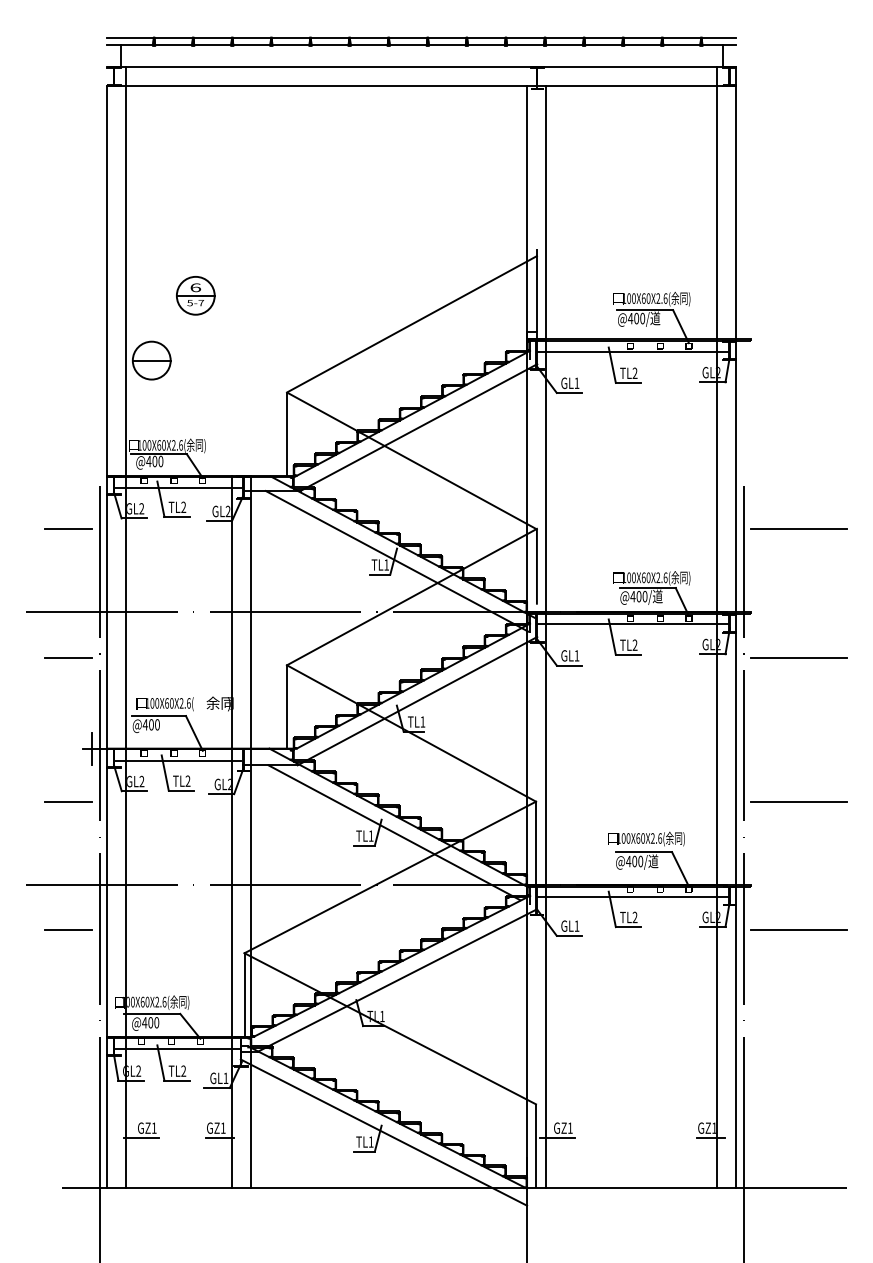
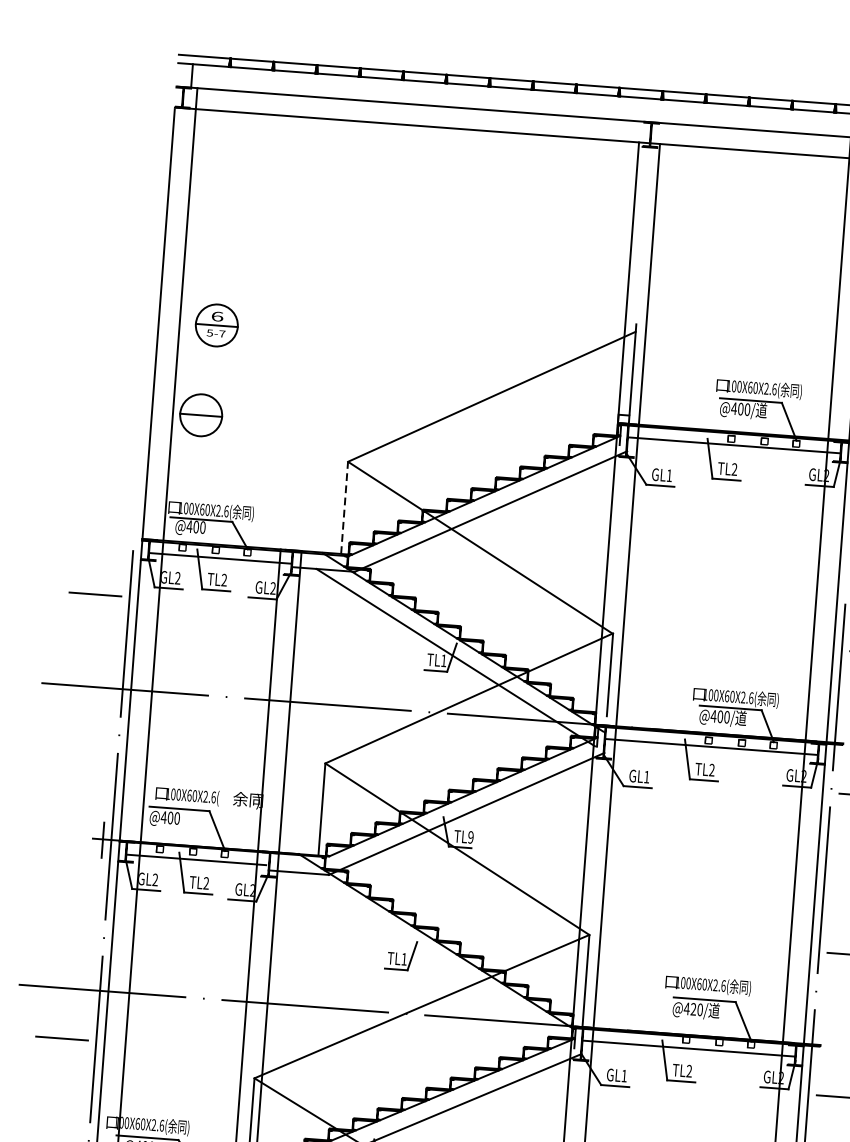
part: (195, 295) -> (216, 325), moved
line: (287, 434) -> (345, 508), solid -> dashed
line: (68, 657) -> (84, 736), removed
text: (422, 721) -> (470, 836), TL1 -> TL9
line: (68, 801) -> (72, 895), removed
line: (393, 832) -> (429, 957), removed
text: (634, 861) -> (693, 1009), @400/ -> @420/

